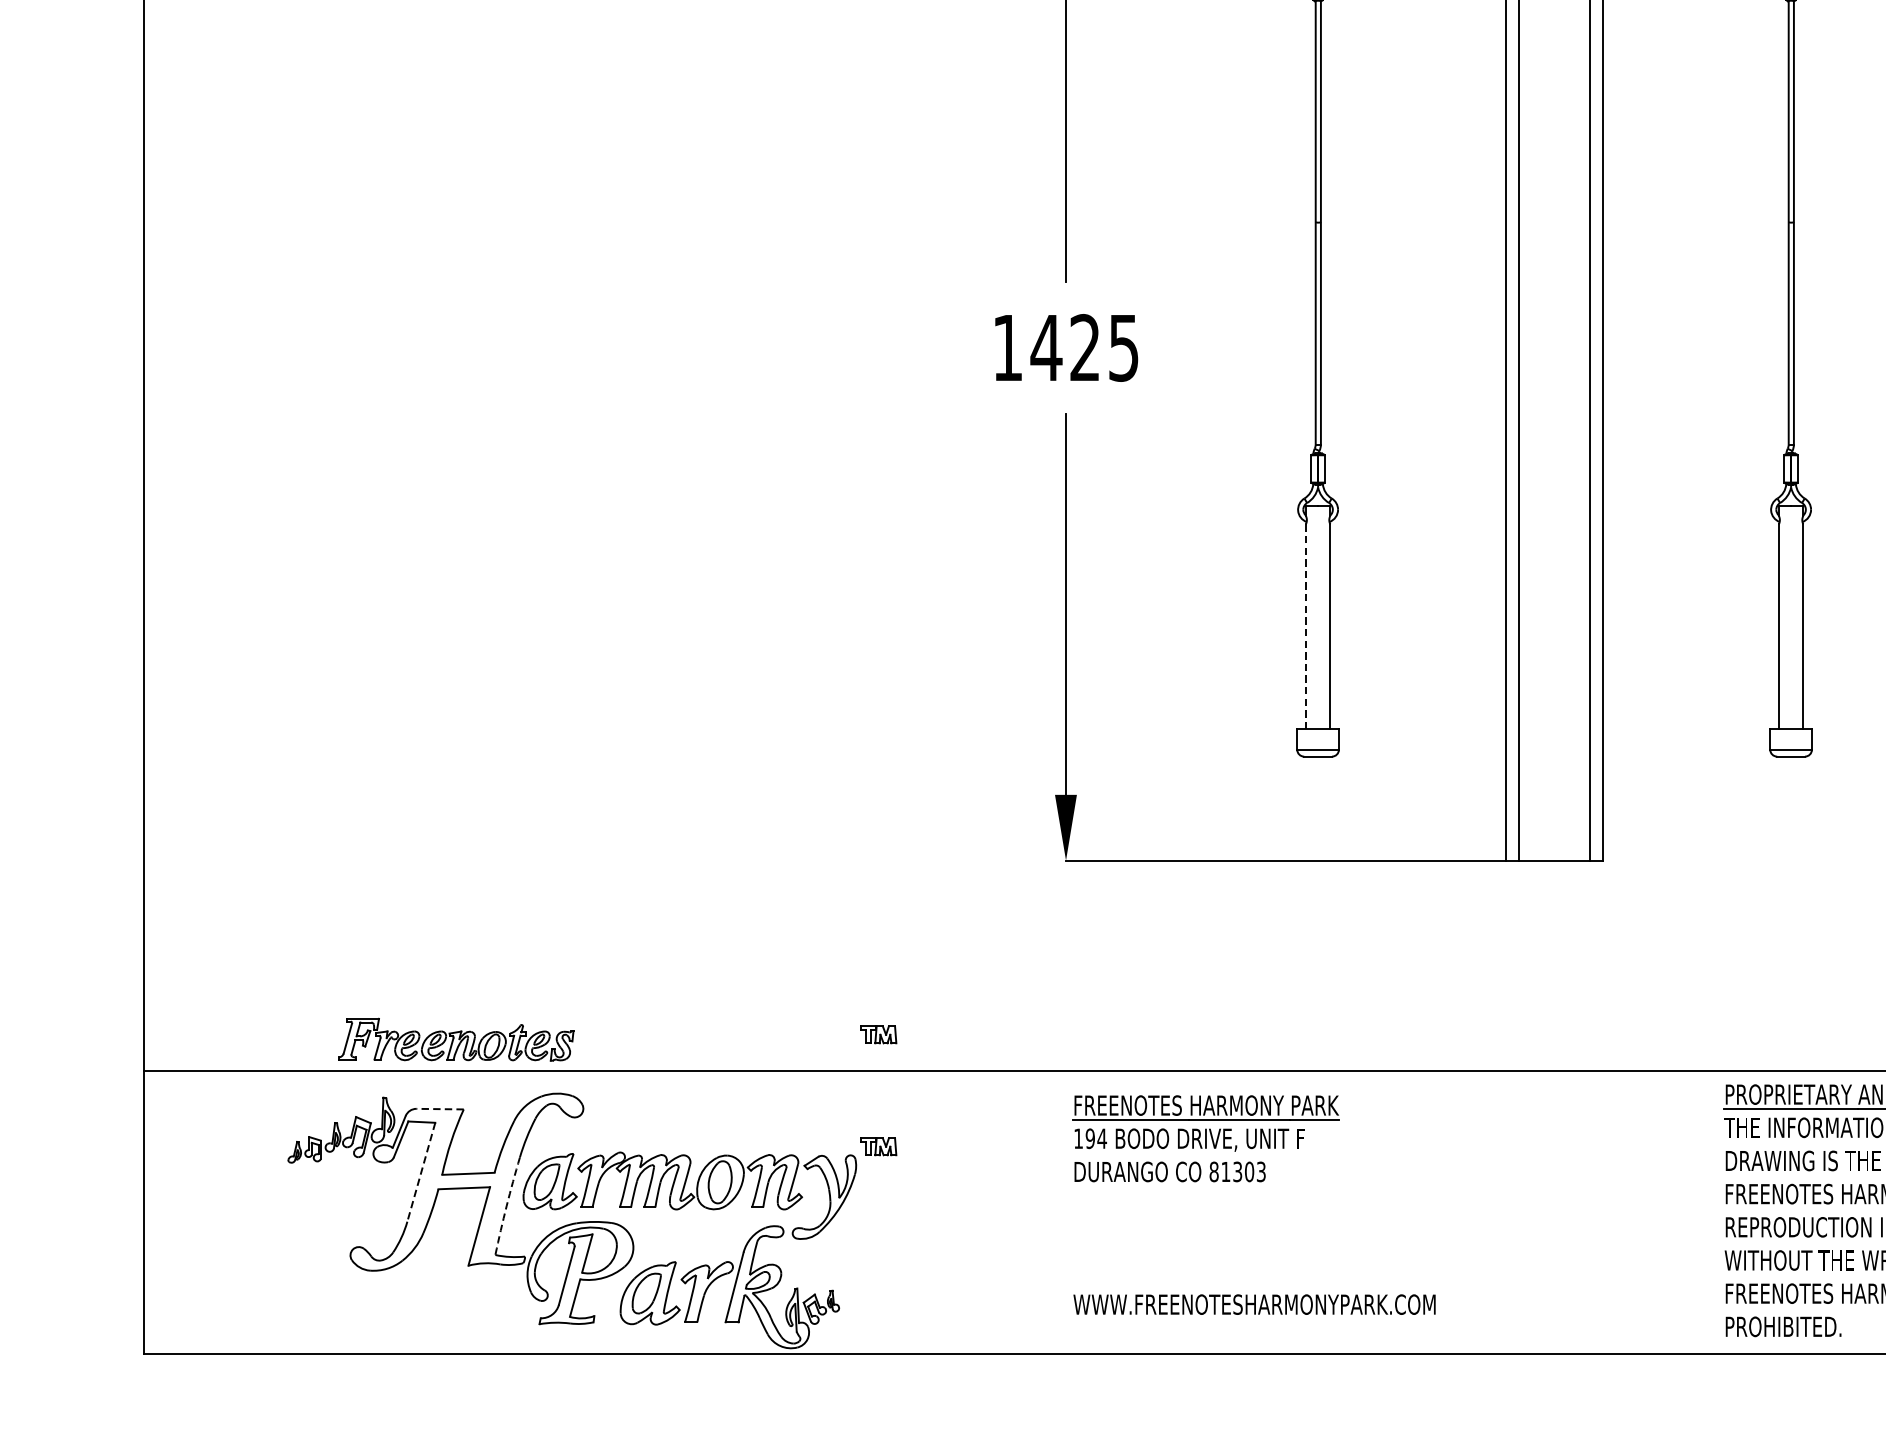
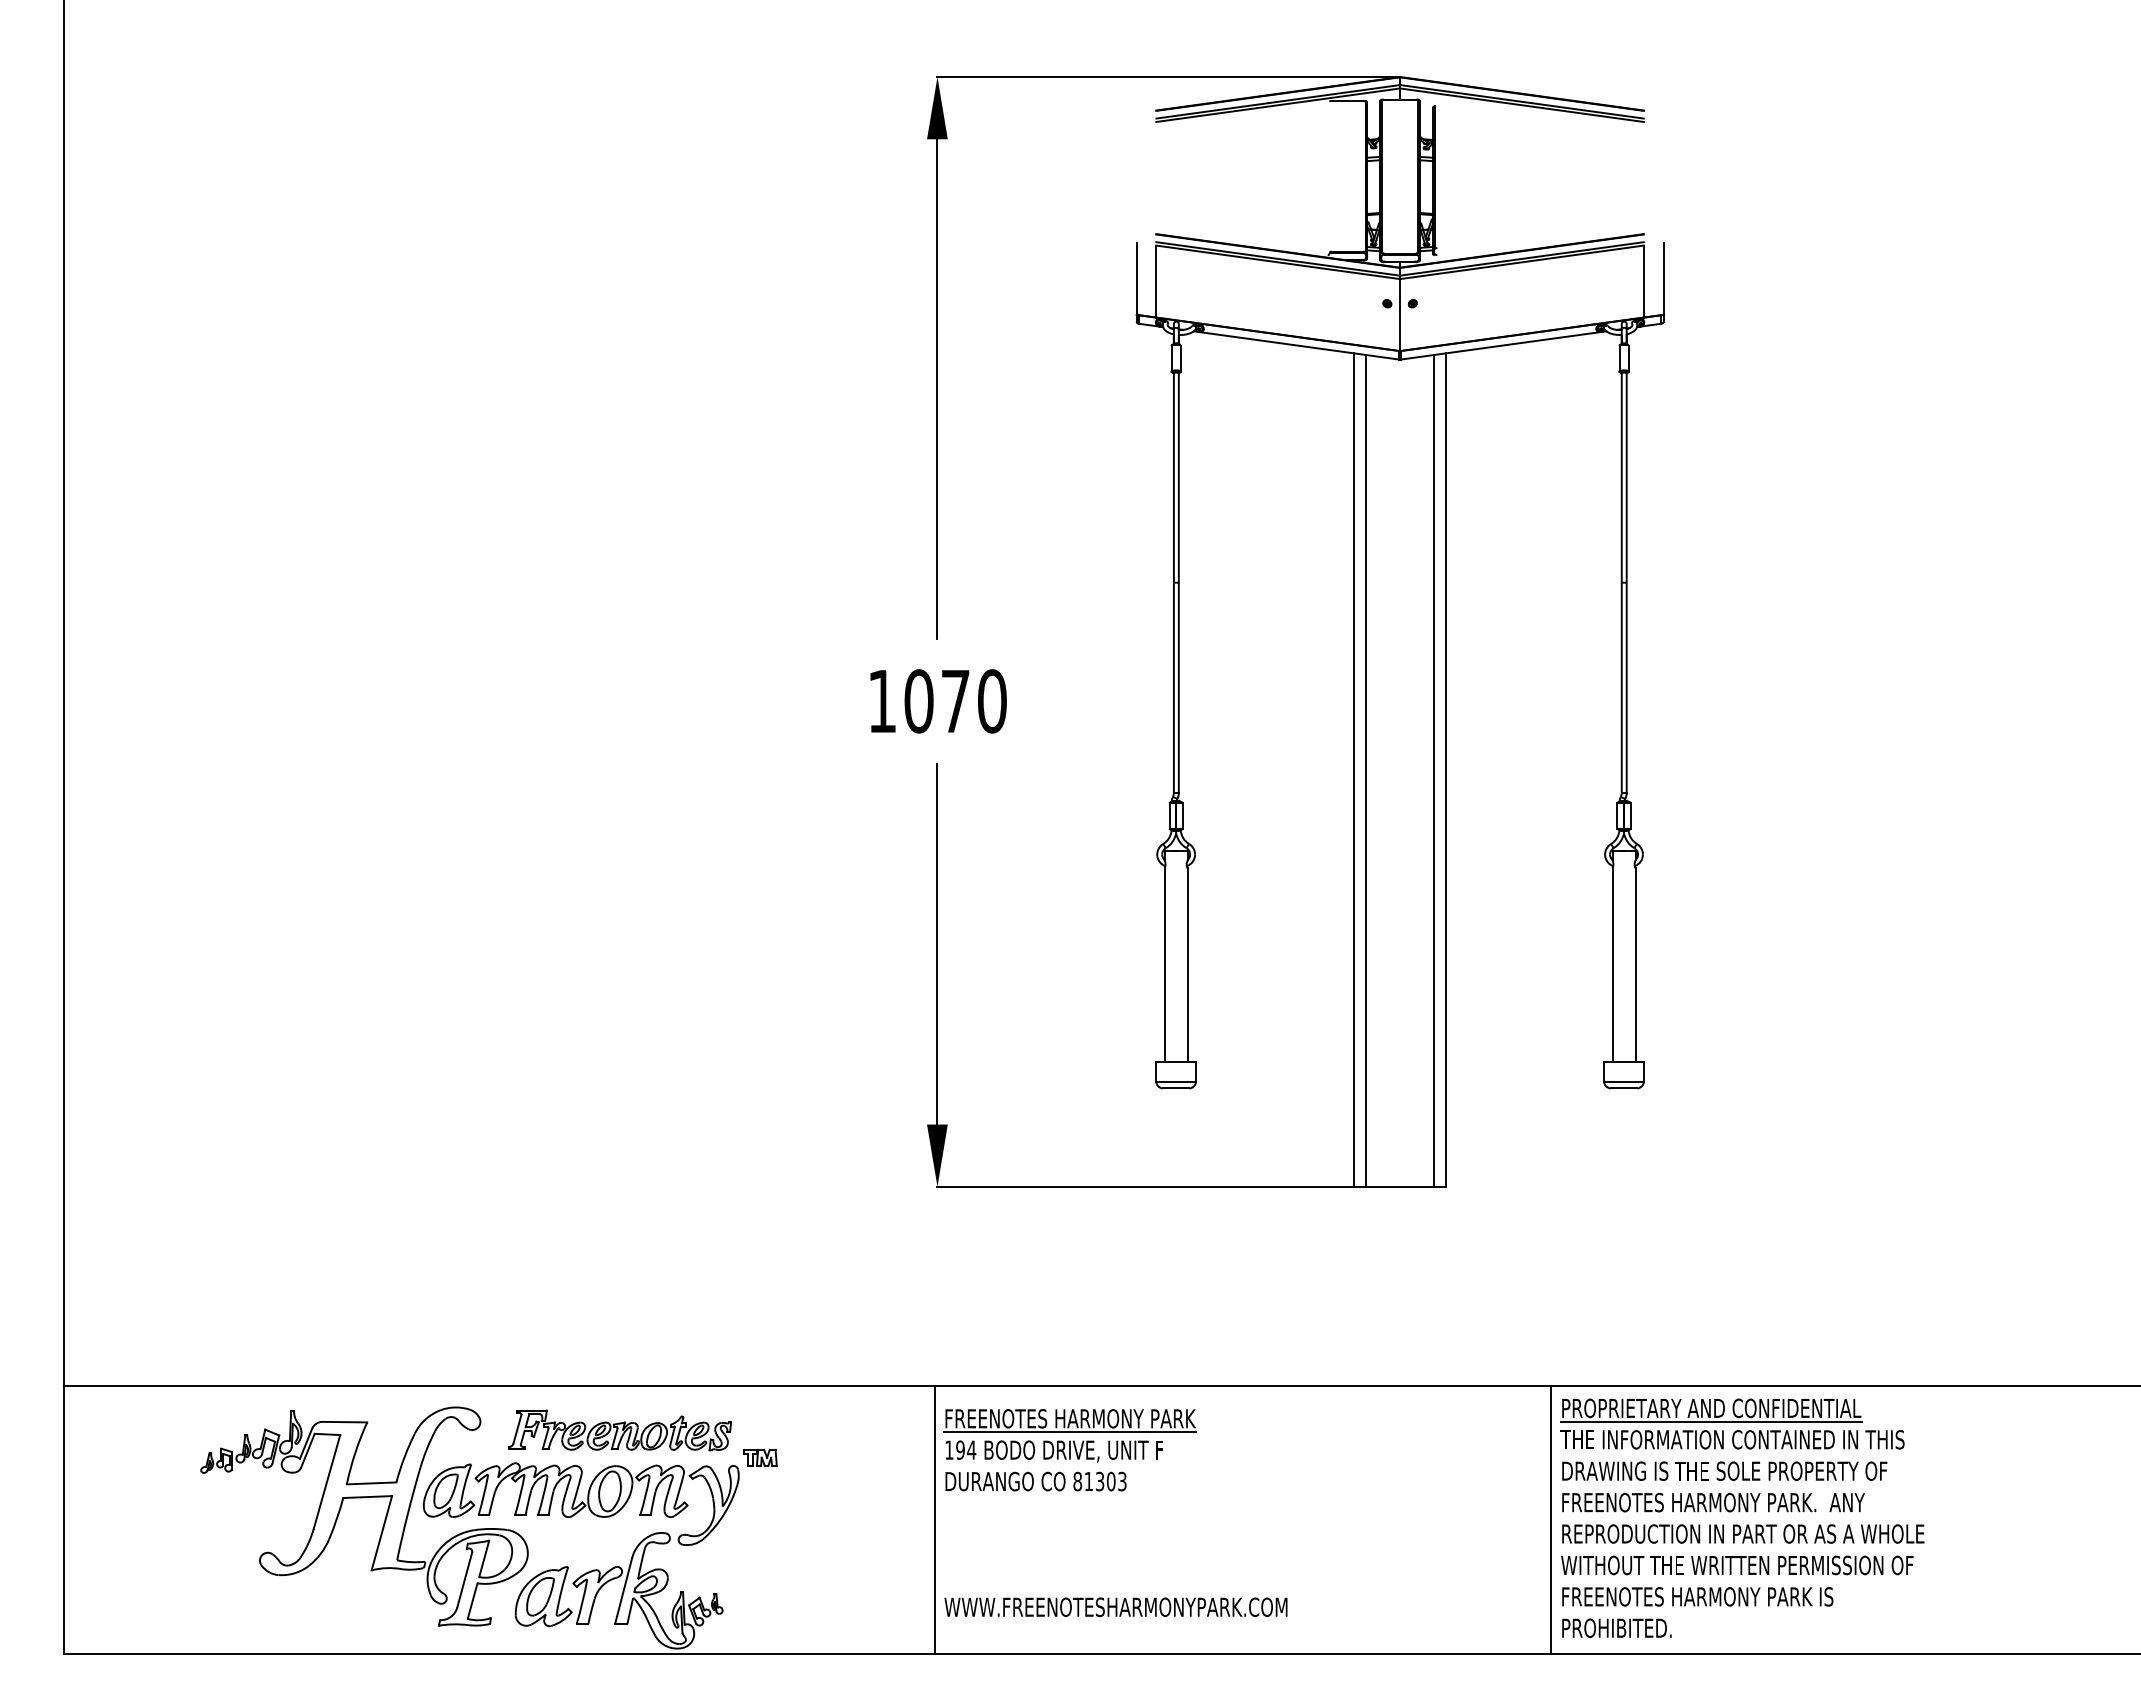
text: (1084, 348) -> (954, 701), 1425 -> 1070
line: (1305, 626) -> (1164, 965), dashed -> solid
part: (879, 1034) -> (760, 1351), removed
part: (455, 1039) -> (619, 1430), moved
line: (439, 1109) -> (344, 1422), dashed -> solid
line: (421, 1171) -> (327, 1481), dashed -> solid
arc: (506, 1205) -> (407, 1513), dashed -> solid
line: (1062, 1213) -> (934, 1520), added
line: (1714, 1213) -> (1551, 1520), added

